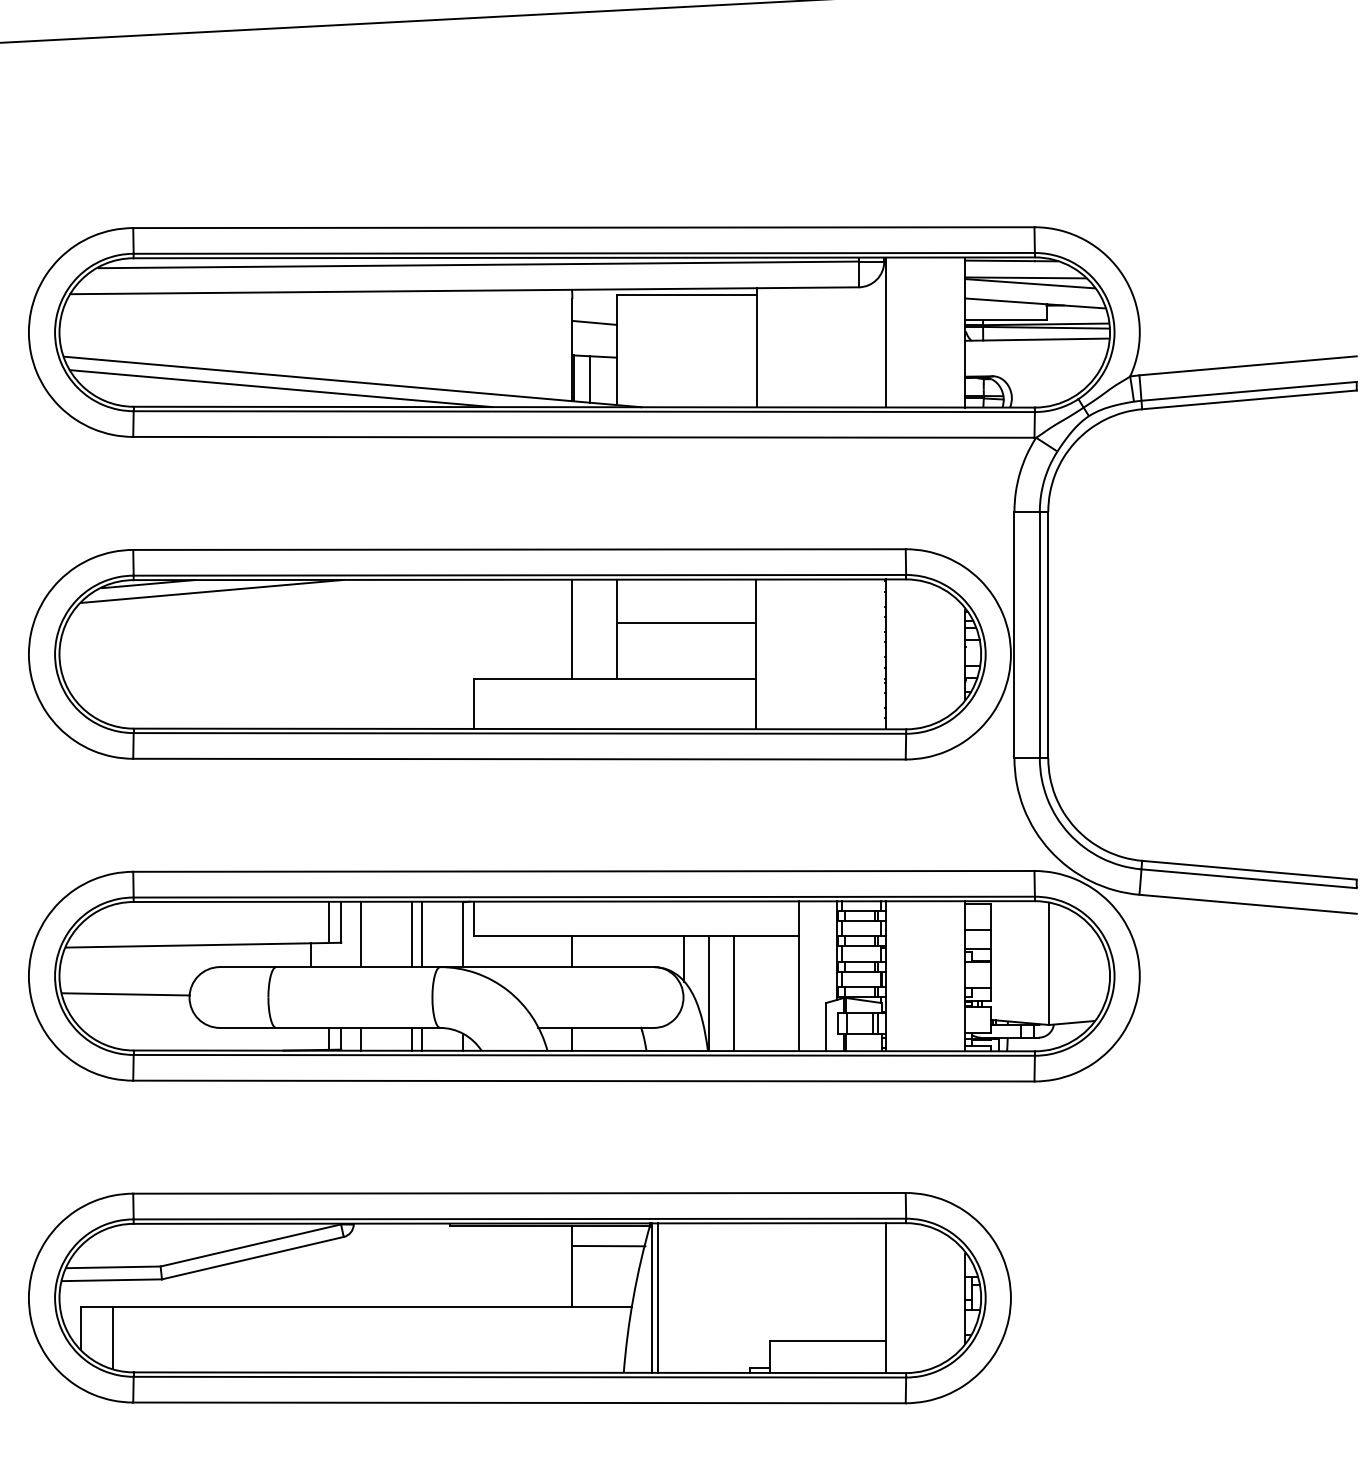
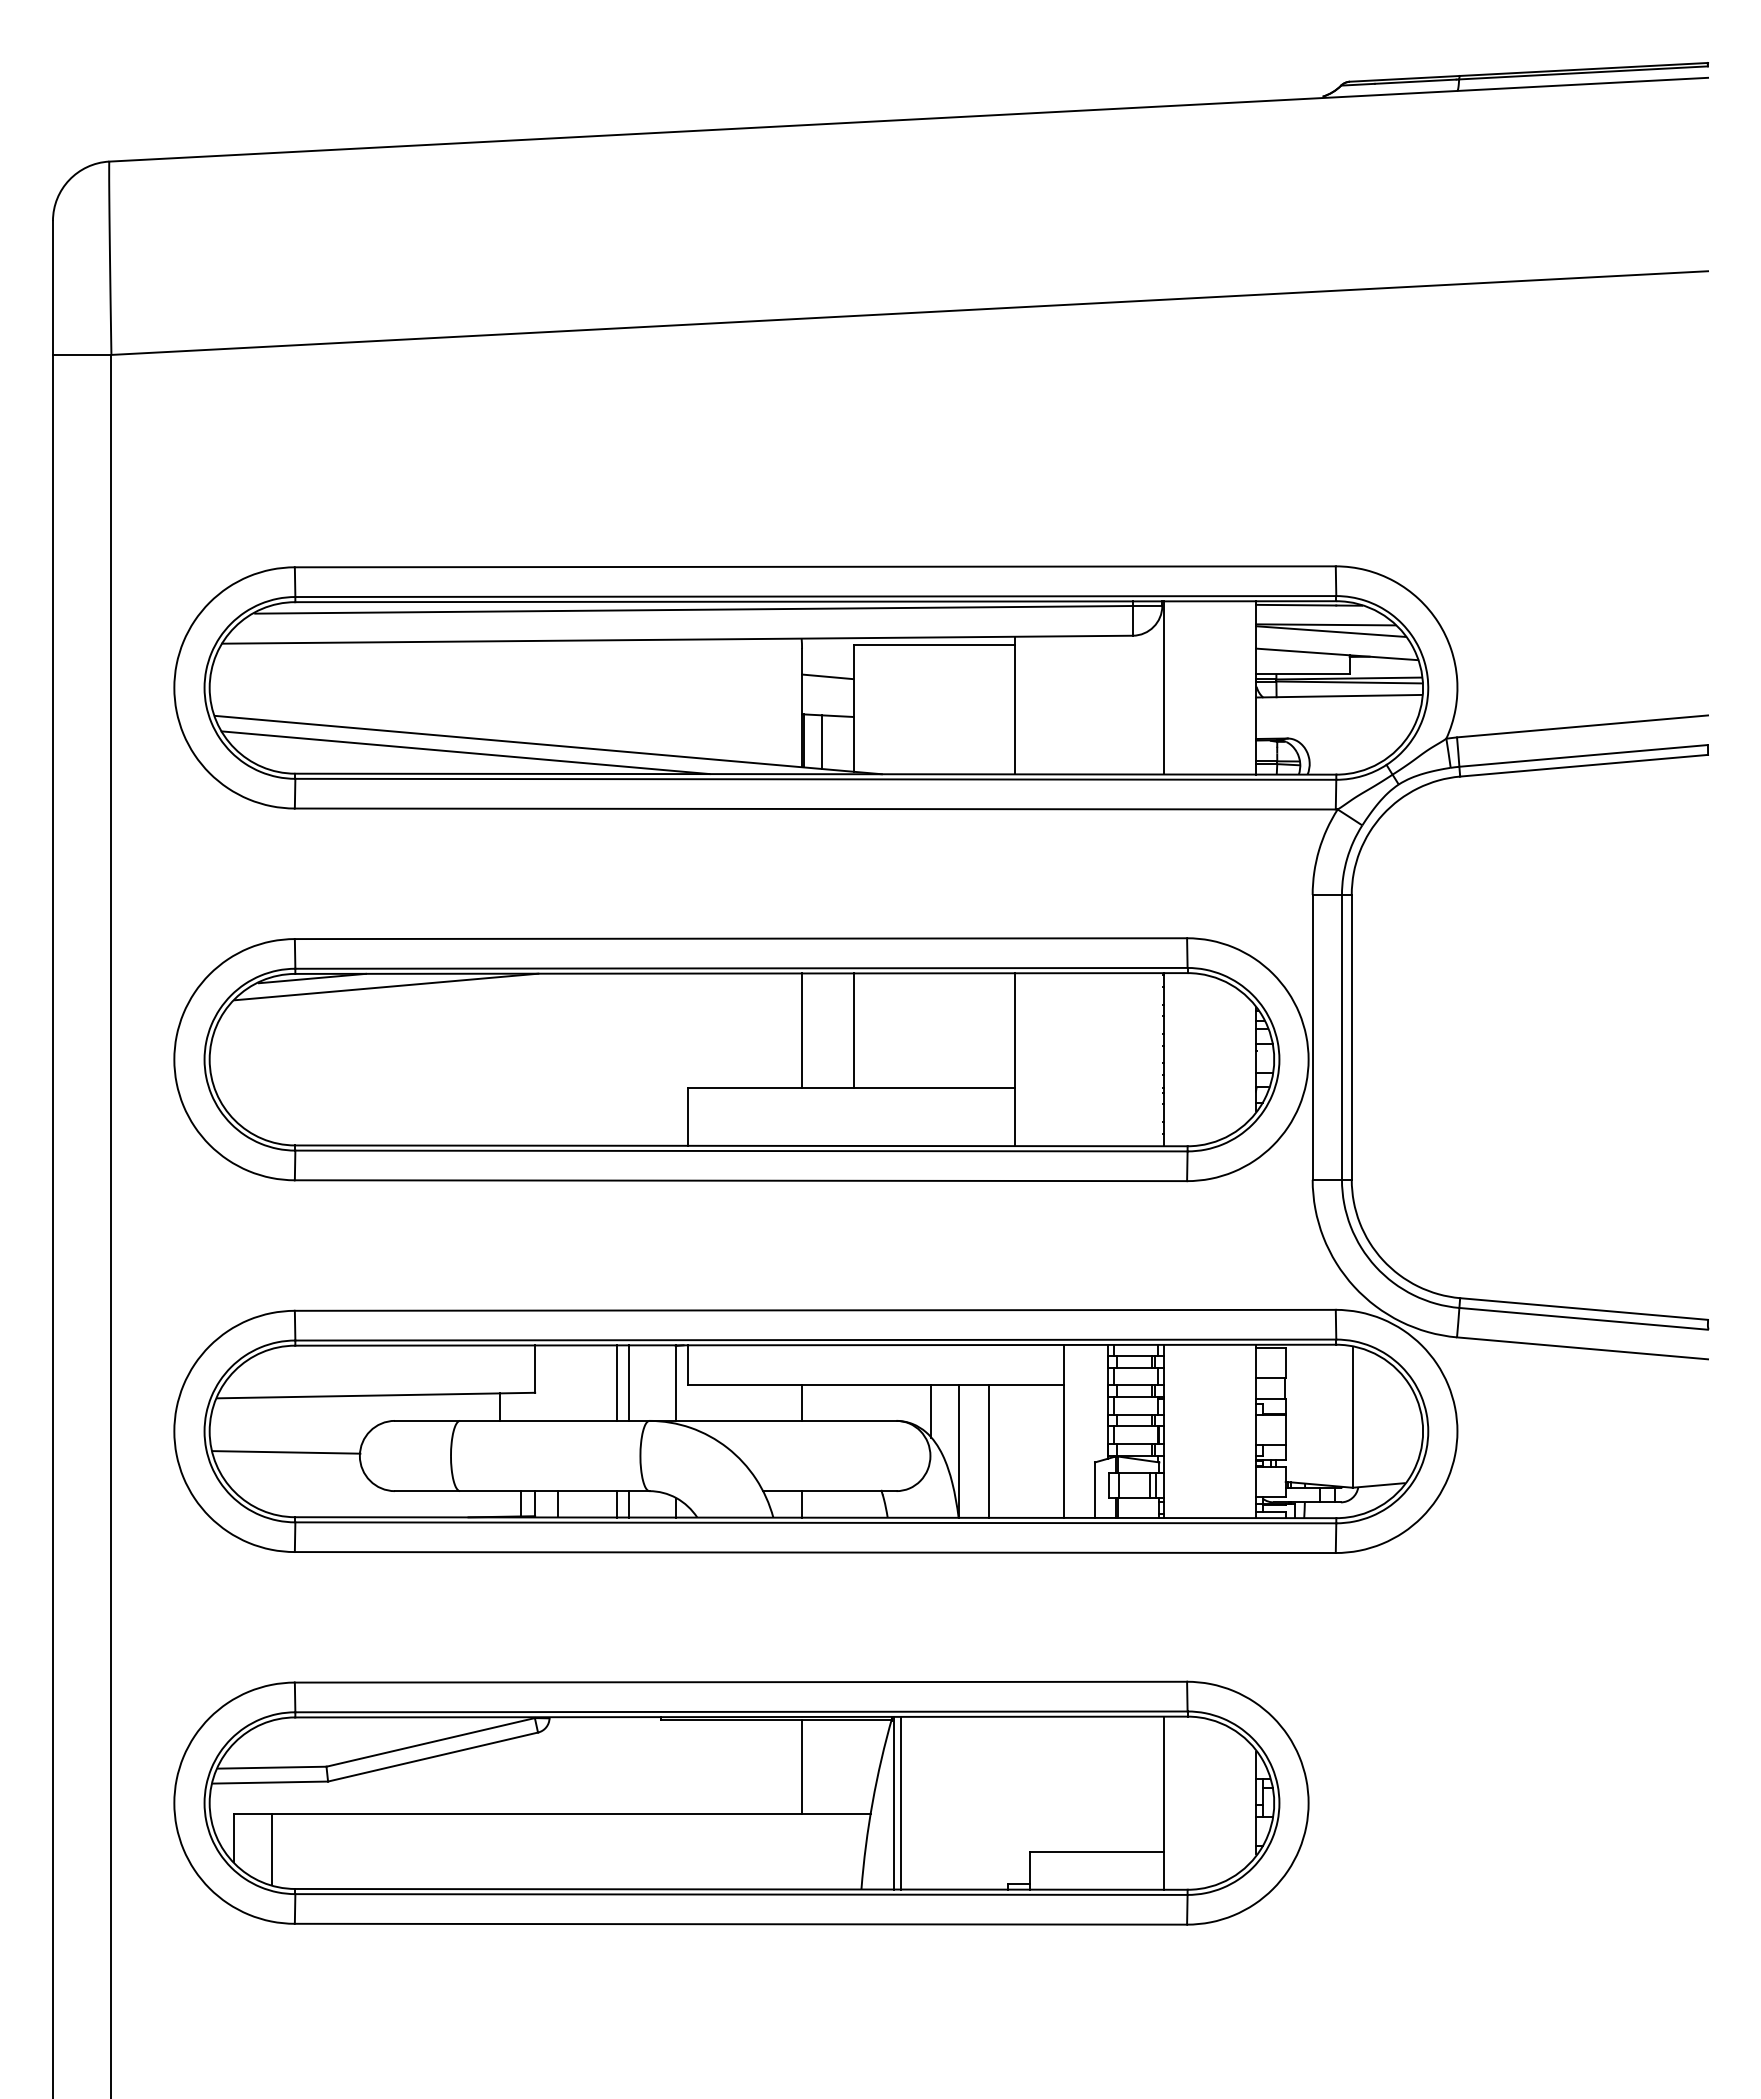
line: (686, 623) -> (933, 1023), removed
line: (328, 922) -> (520, 1369), removed
line: (360, 933) -> (557, 1382), removed
line: (609, 1245) -> (844, 1742), removed

